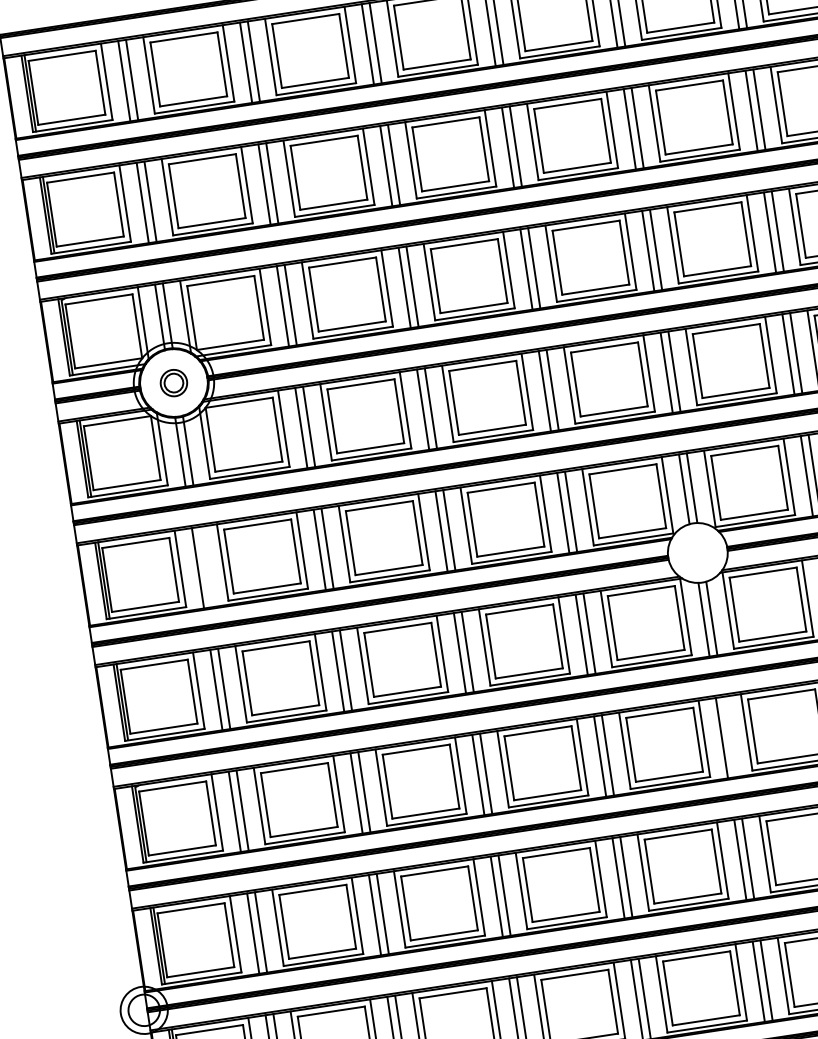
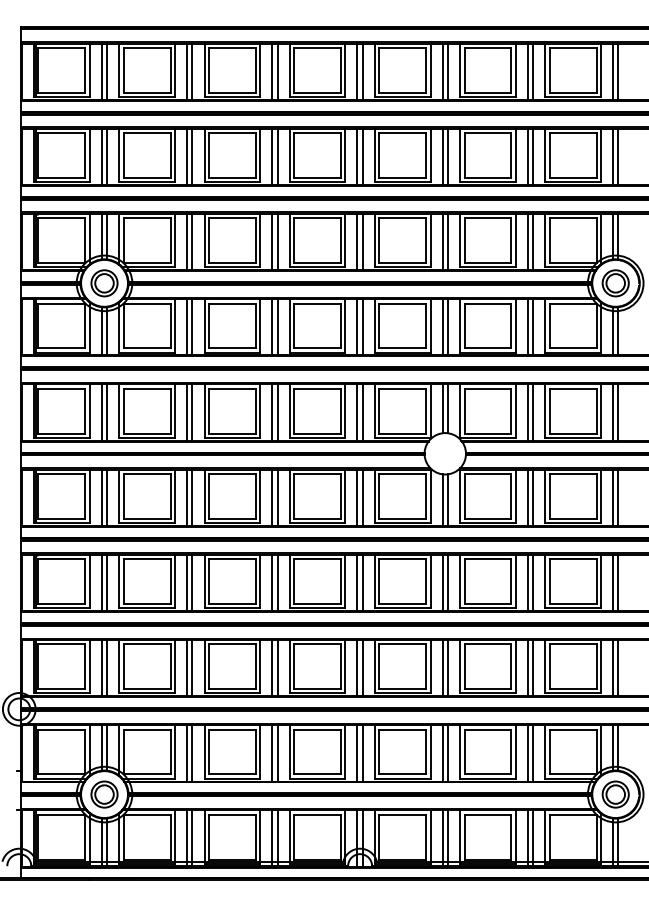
part: (173, 383) -> (104, 283), size x1.43
line: (206, 566) -> (107, 412), added
line: (730, 736) -> (448, 582), added

